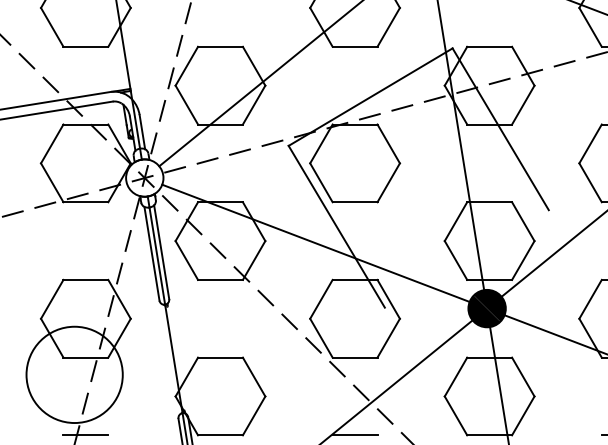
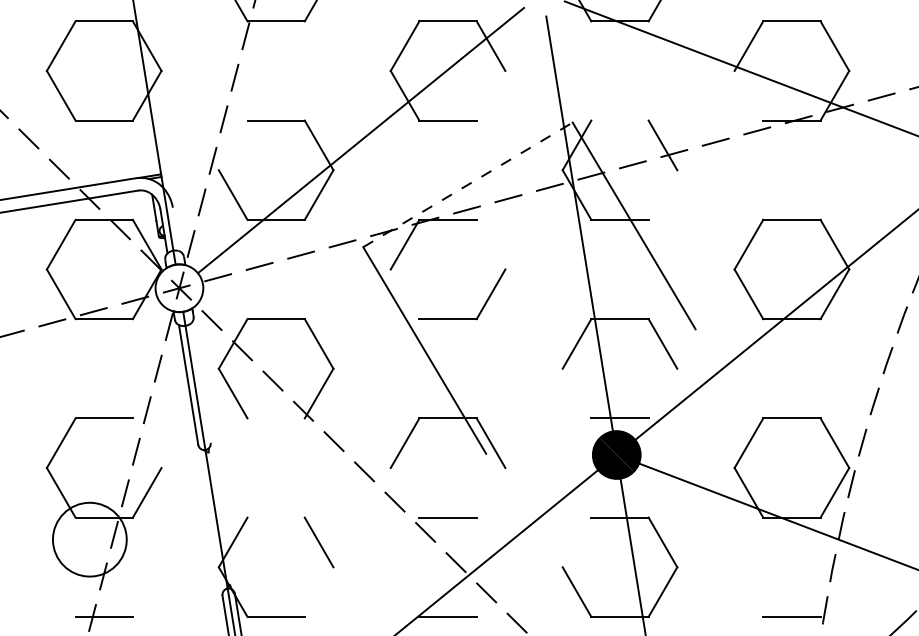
line: (388, 27) -> (490, 95), removed
line: (590, 27) -> (748, 95), removed
line: (489, 46) -> (619, 120), removed
line: (186, 66) -> (232, 145), removed
line: (370, 96) -> (467, 184), solid -> dashed
line: (522, 104) -> (662, 194), removed
line: (141, 132) -> (175, 229), removed
line: (388, 143) -> (490, 244), removed
line: (320, 182) -> (404, 294), removed
line: (315, 243) -> (397, 371), removed
line: (161, 251) -> (200, 382), removed
line: (455, 260) -> (576, 393), removed
line: (522, 260) -> (662, 393), removed
line: (219, 280) -> (275, 418), removed
line: (118, 299) -> (146, 443), removed
line: (320, 337) -> (404, 492), removed
line: (388, 337) -> (490, 492), removed
line: (219, 357) -> (275, 517), removed
circle: (74, 374) -> (89, 539), size x0.6
line: (455, 377) -> (576, 542), removed
line: (253, 415) -> (318, 591), removed

